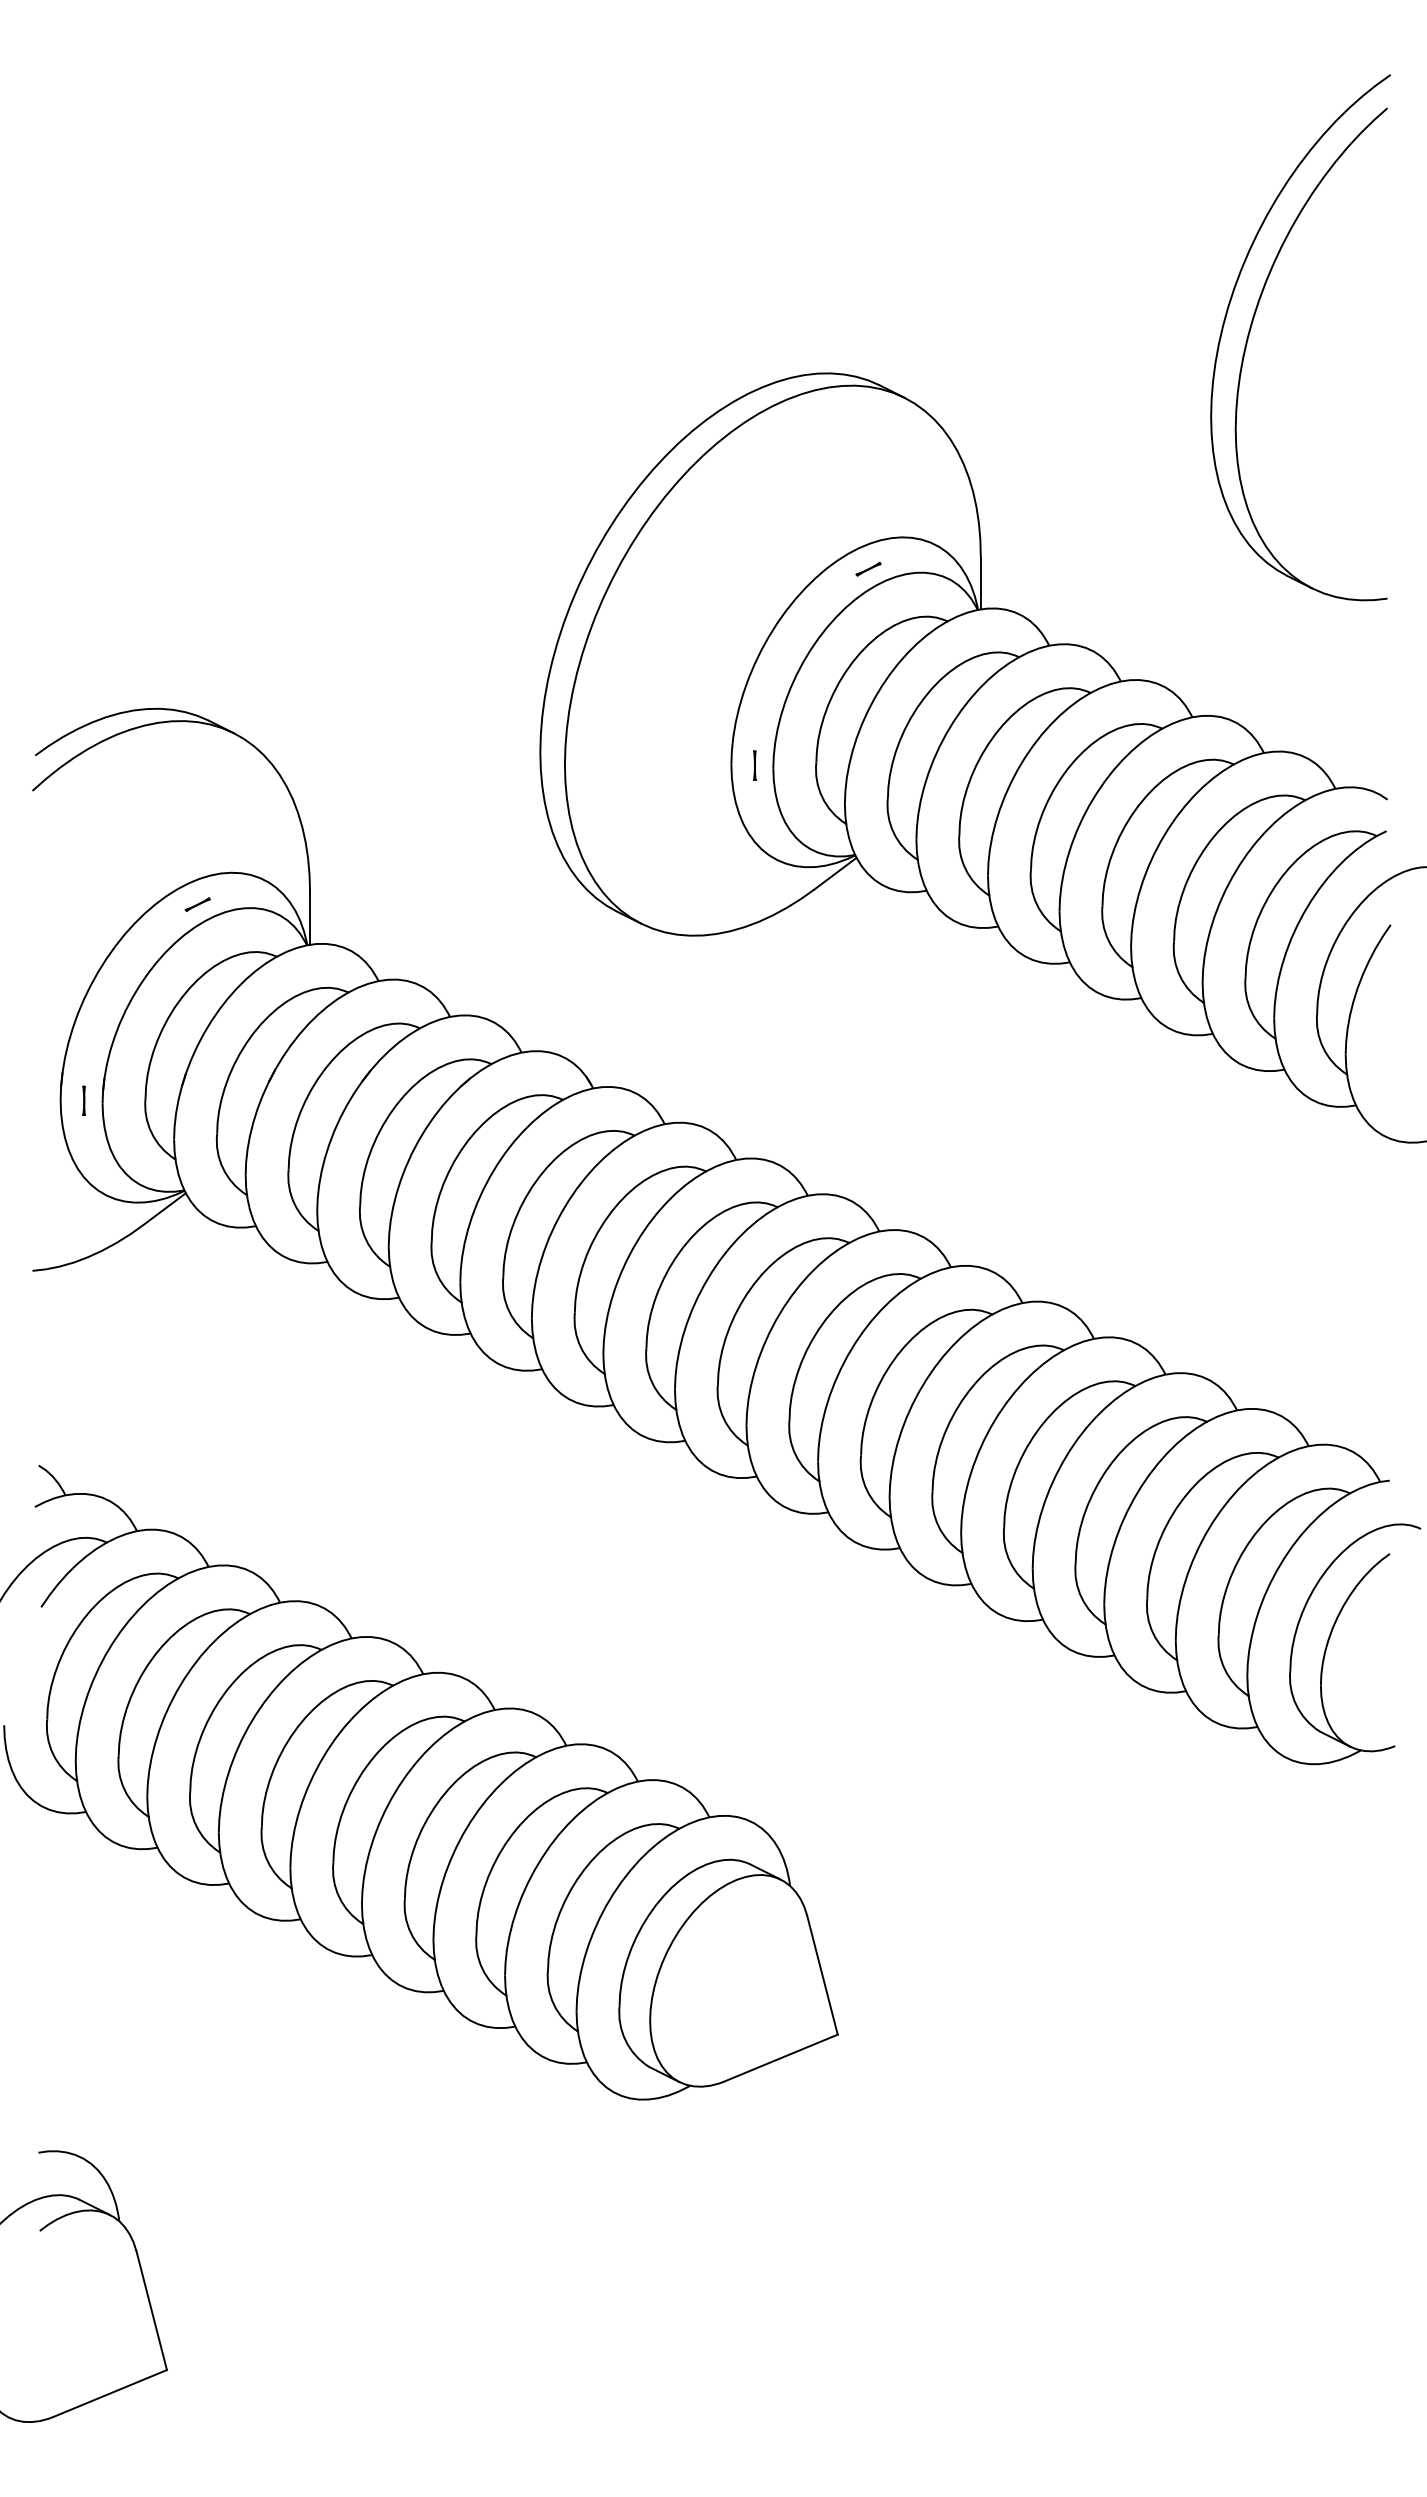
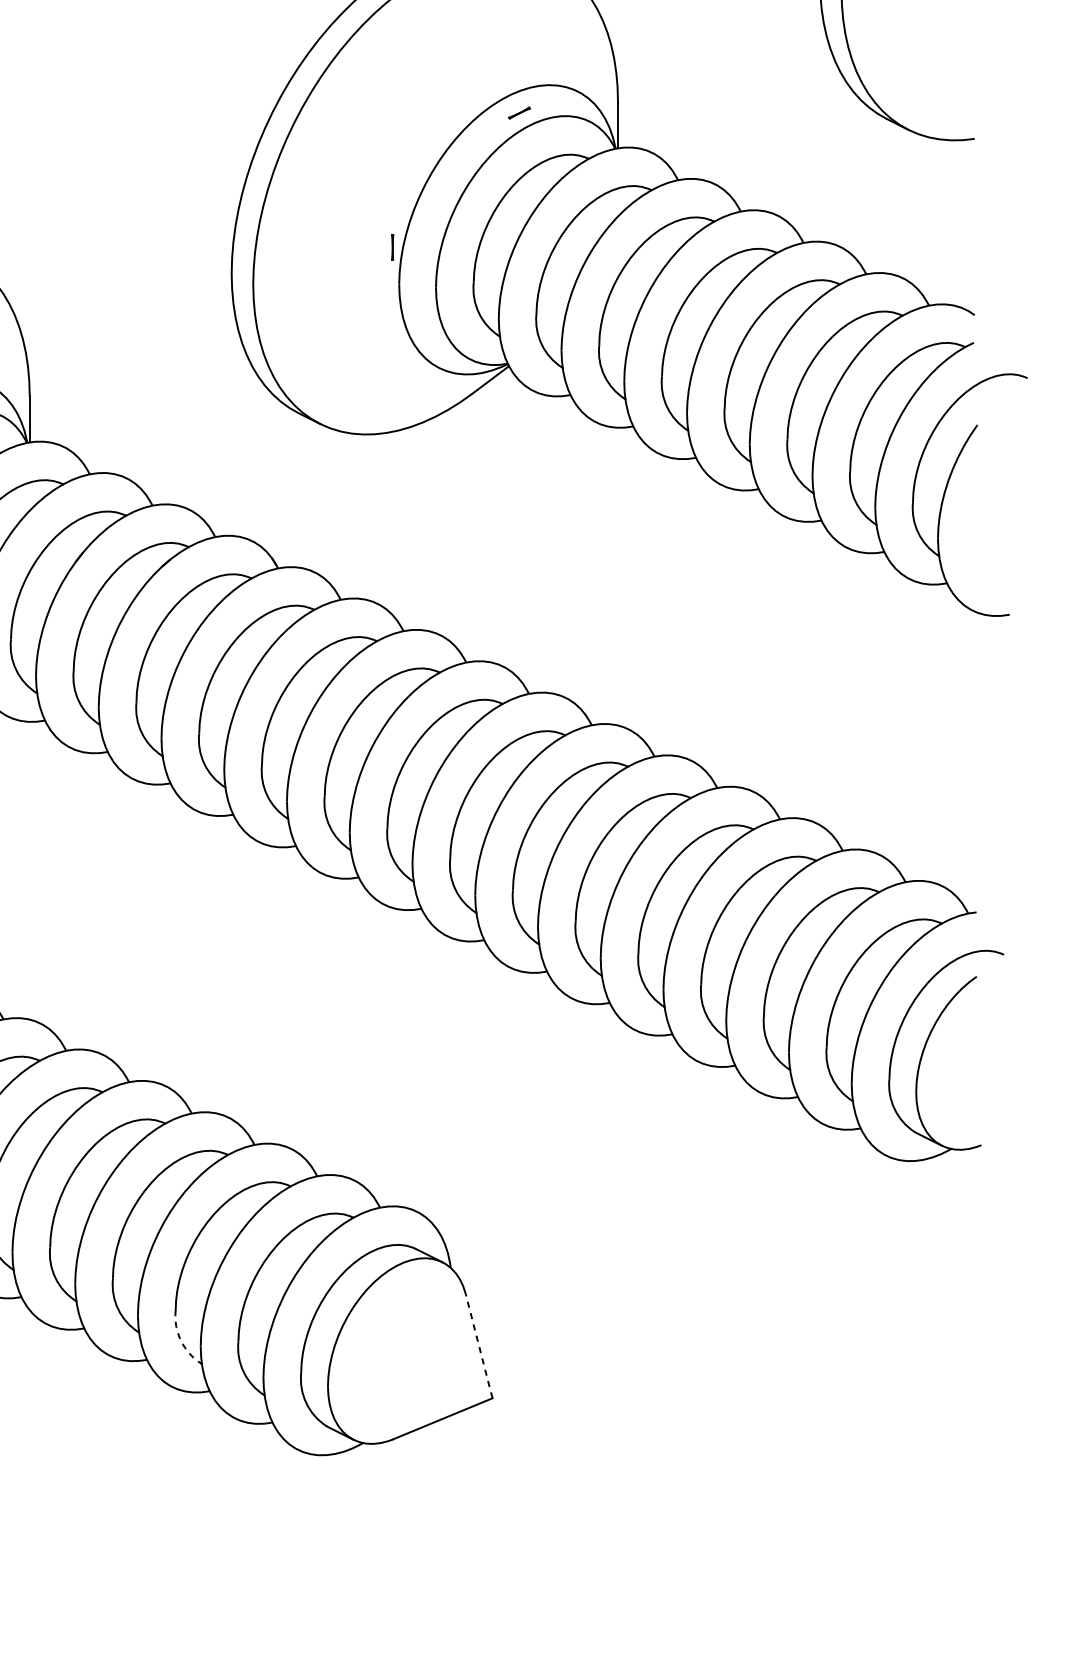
line: (754, 765) -> (392, 247), moved
arc: (482, 1968) -> (180, 1340), solid -> dashed
line: (822, 1974) -> (479, 1345), solid -> dashed

